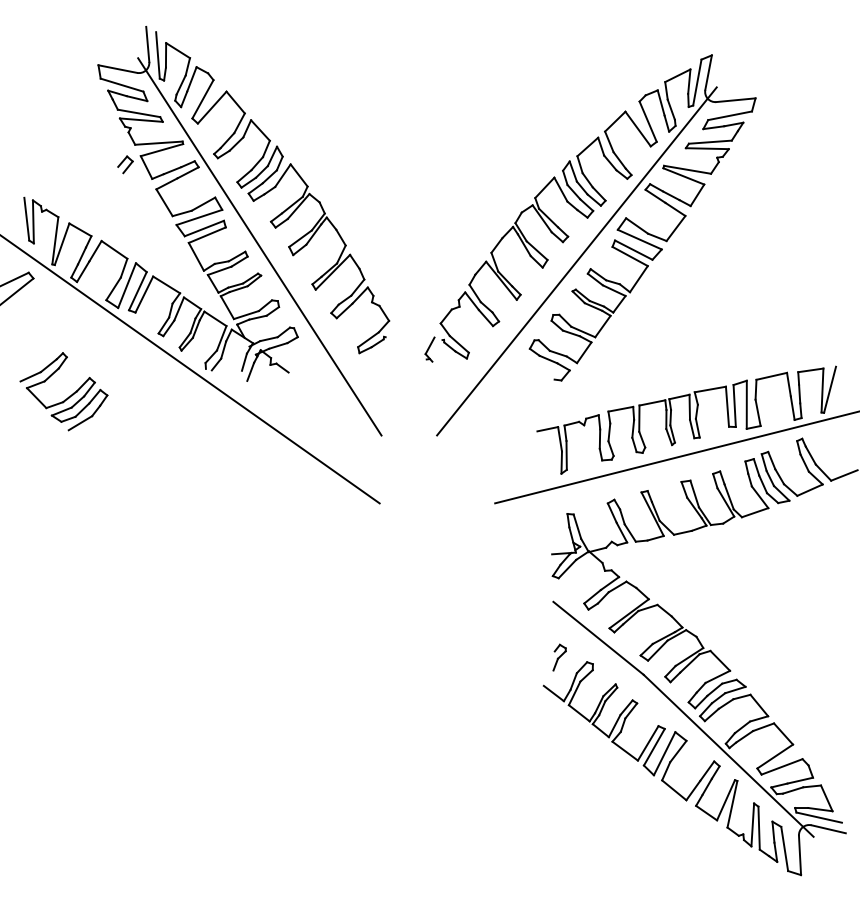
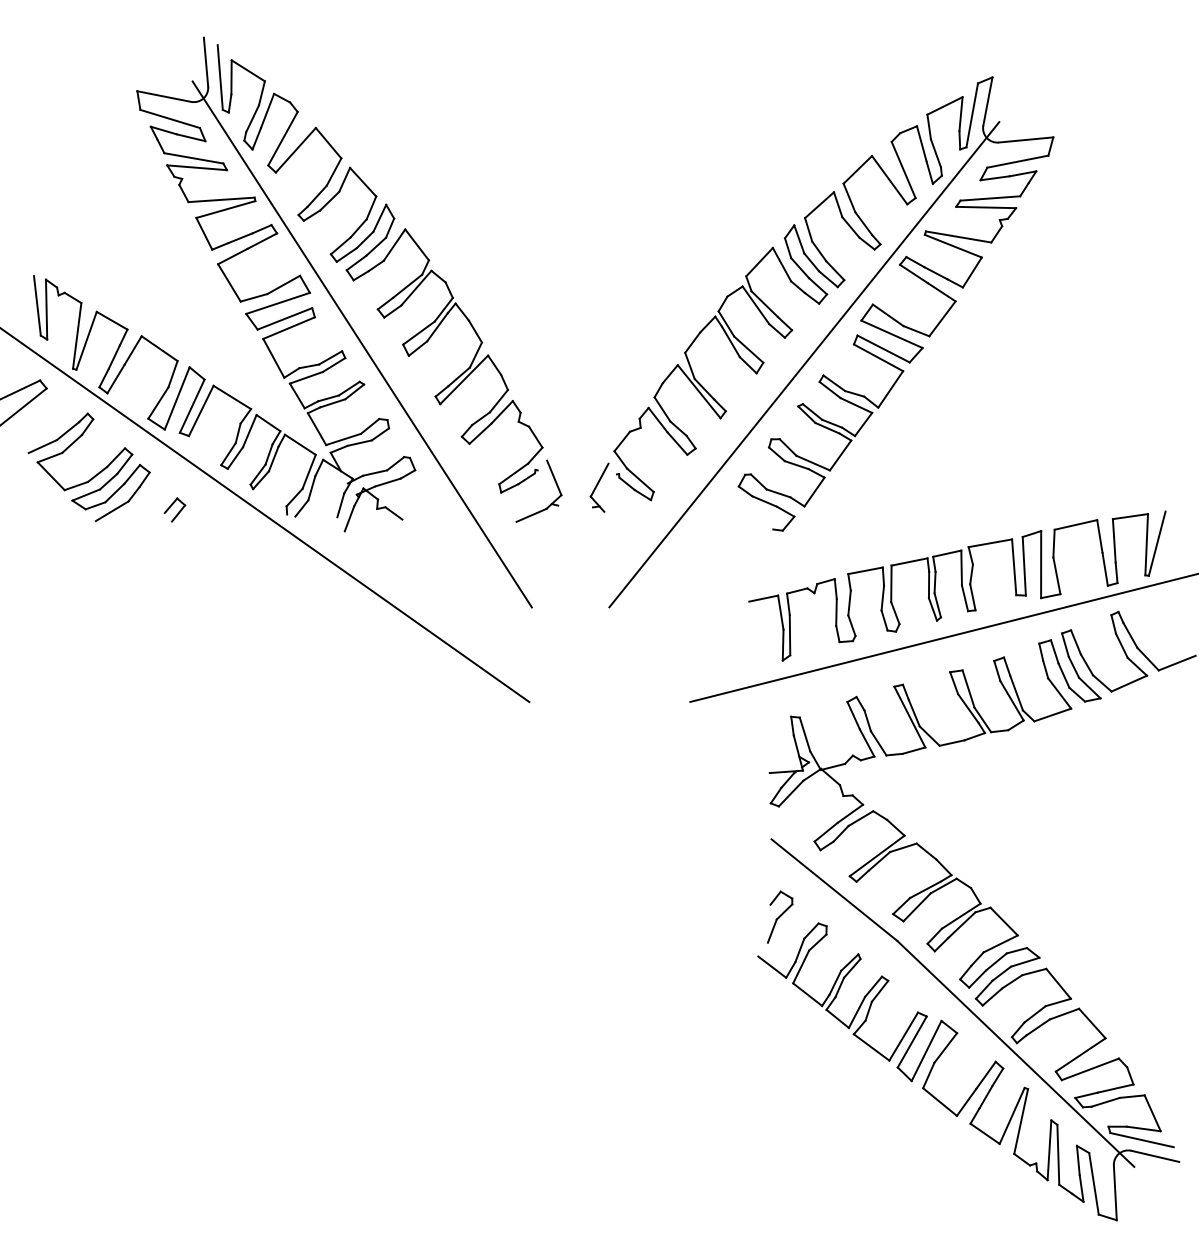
part: (125, 164) -> (174, 509), moved
part: (430, 349) -> (599, 487), size x1.43
part: (395, 360) -> (551, 502), added
part: (68, 396) -> (95, 474), moved
part: (559, 657) -> (780, 916), size x1.43

